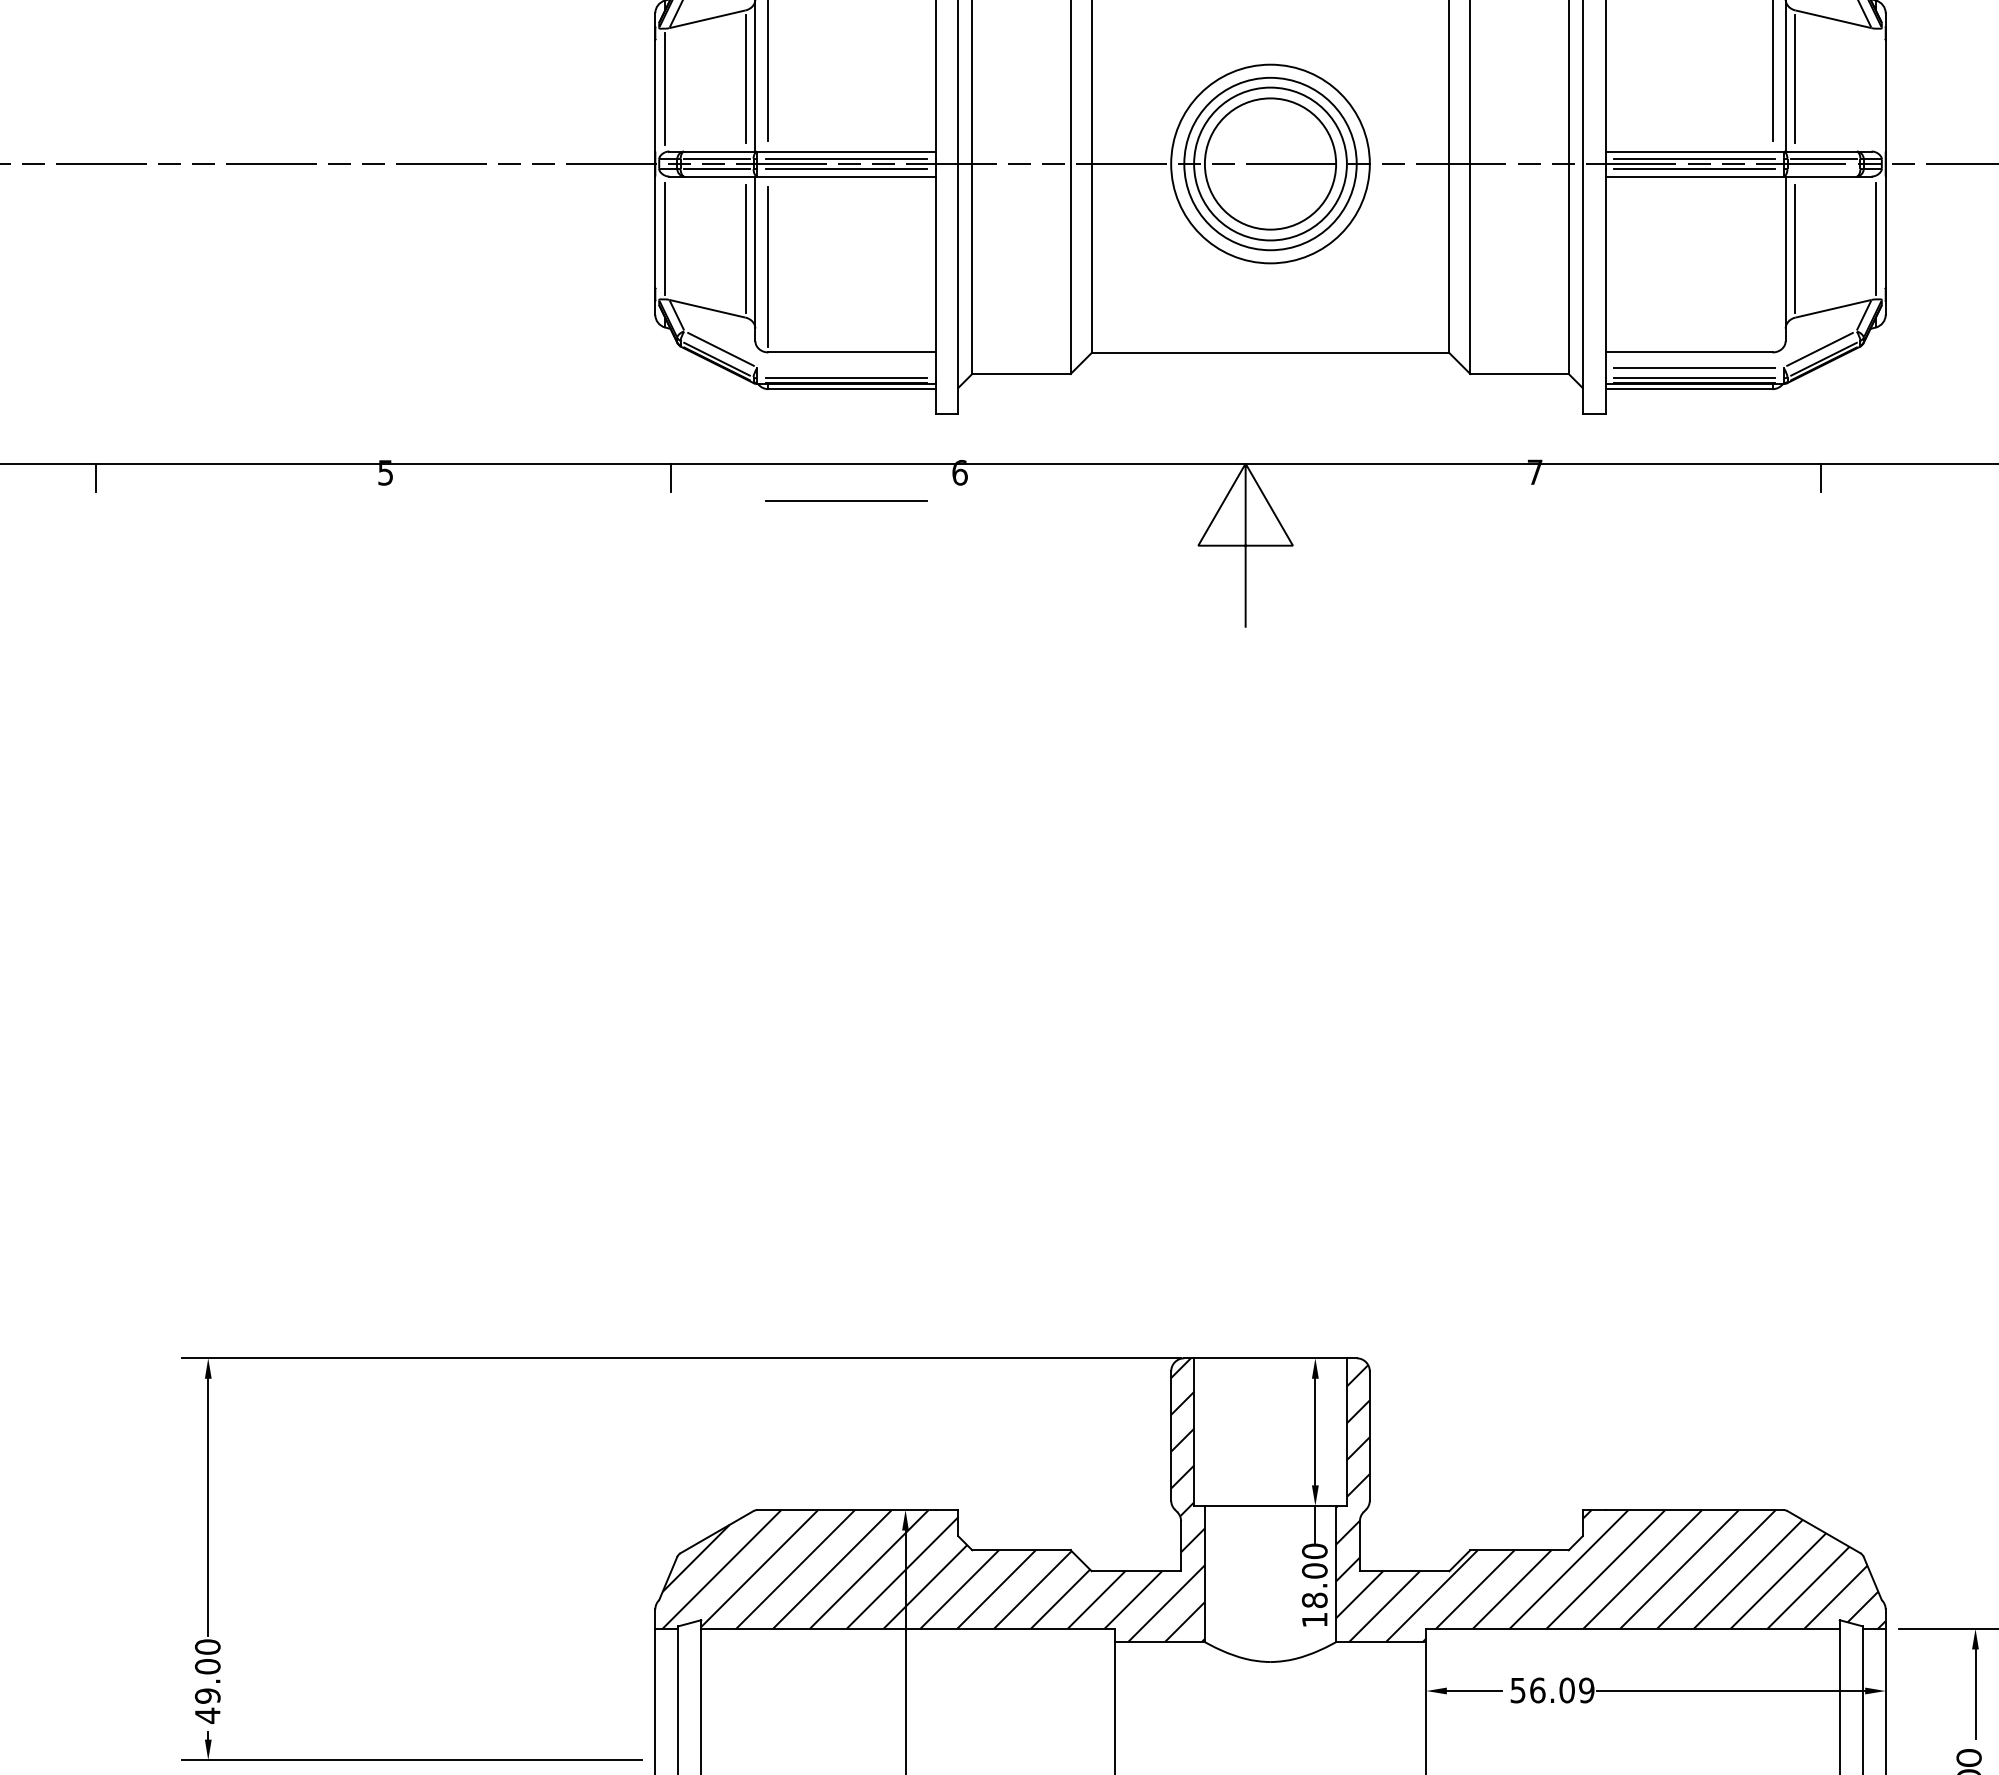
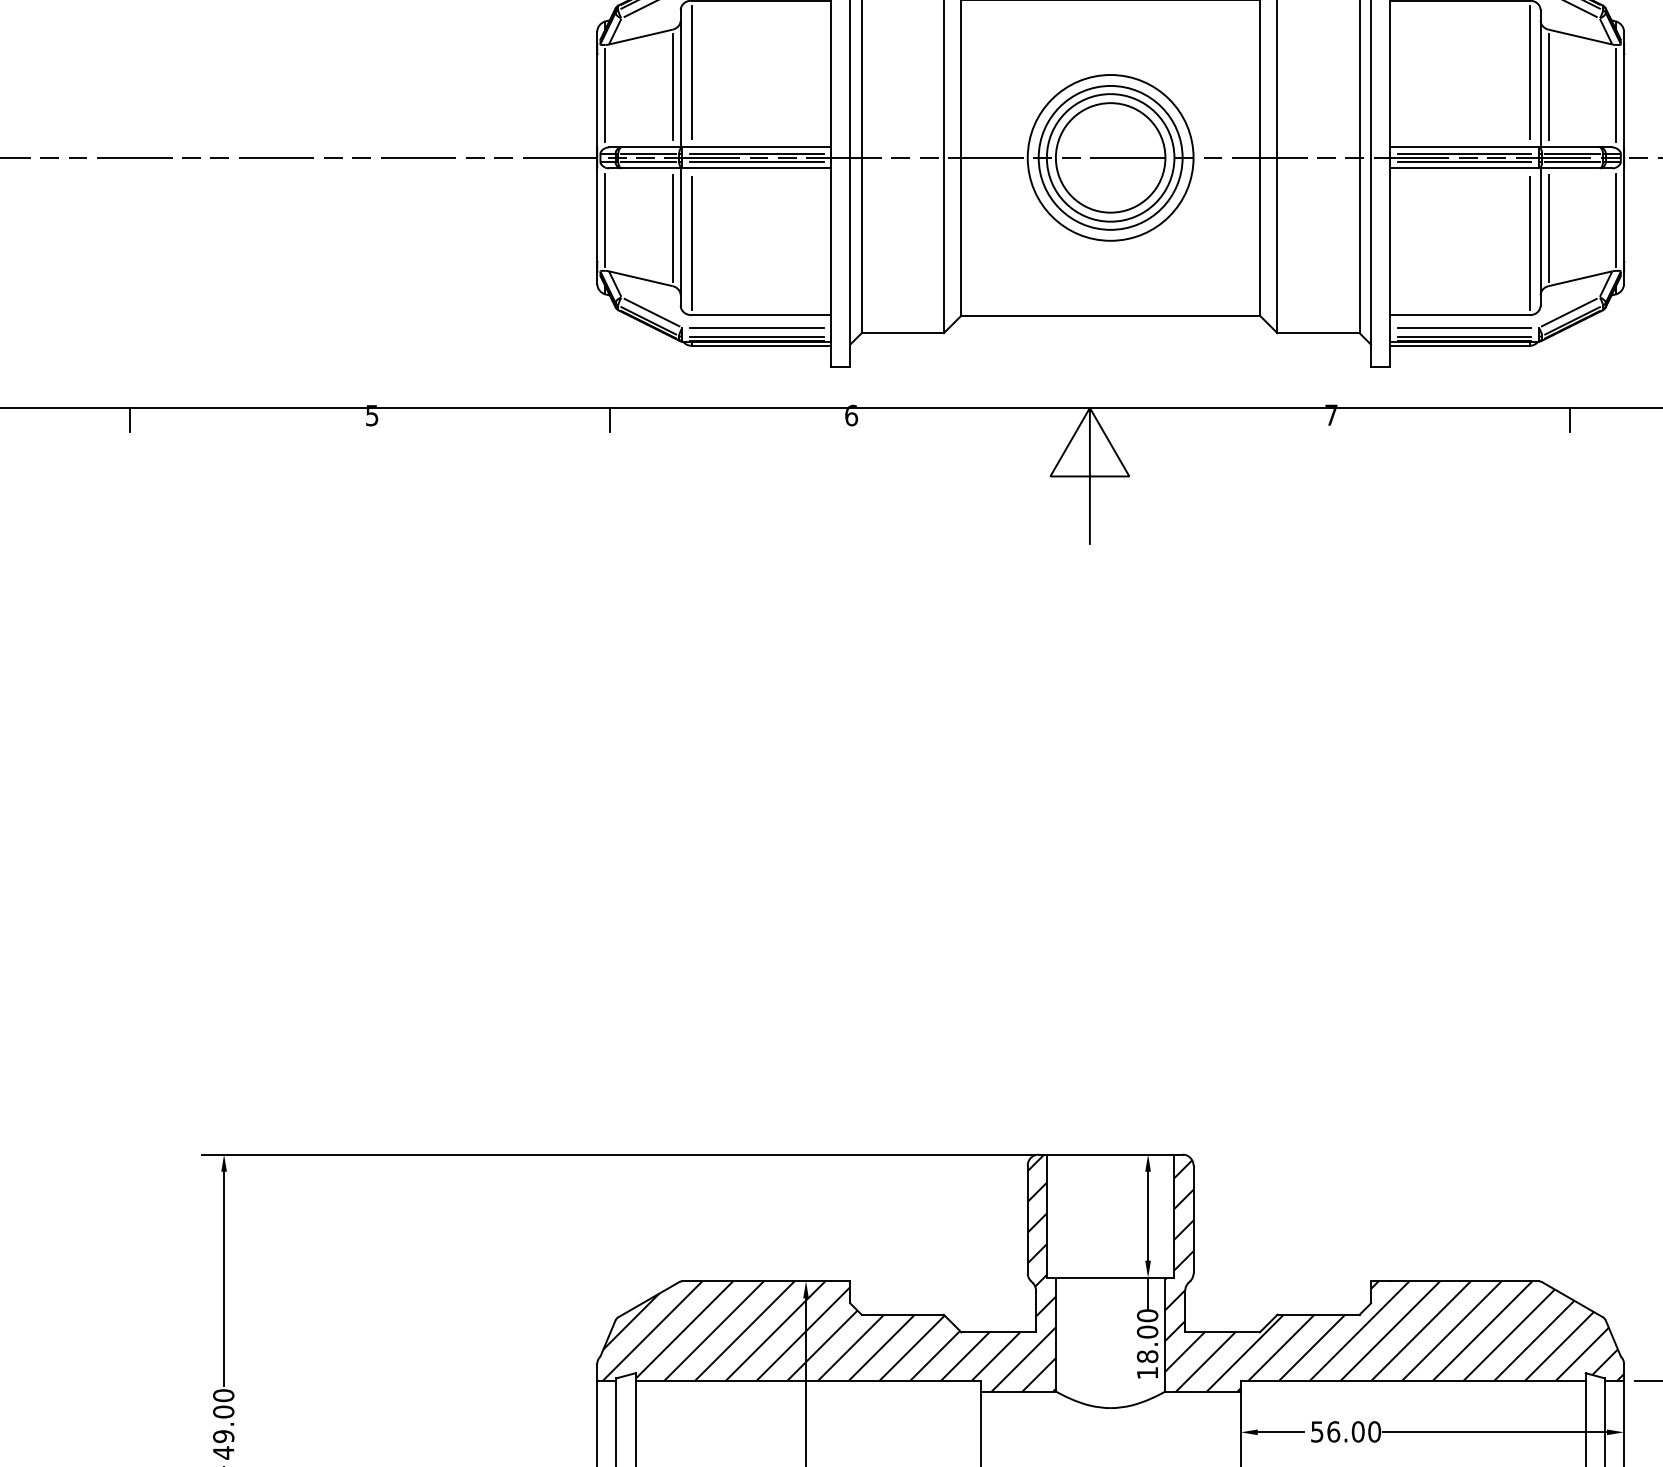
line: (1875, 88) -> (1615, 94), added
line: (1823, 168) -> (1572, 161), added
line: (1772, 266) -> (1529, 243), added
line: (846, 500) -> (756, 327), moved
text: (1586, 1690) -> (1374, 1431), 56.09 -> 56.00

